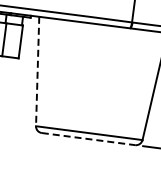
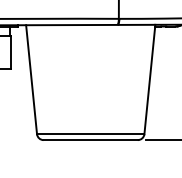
line: (37, 71) -> (31, 79), dashed -> solid
line: (89, 139) -> (91, 140), dashed -> solid

